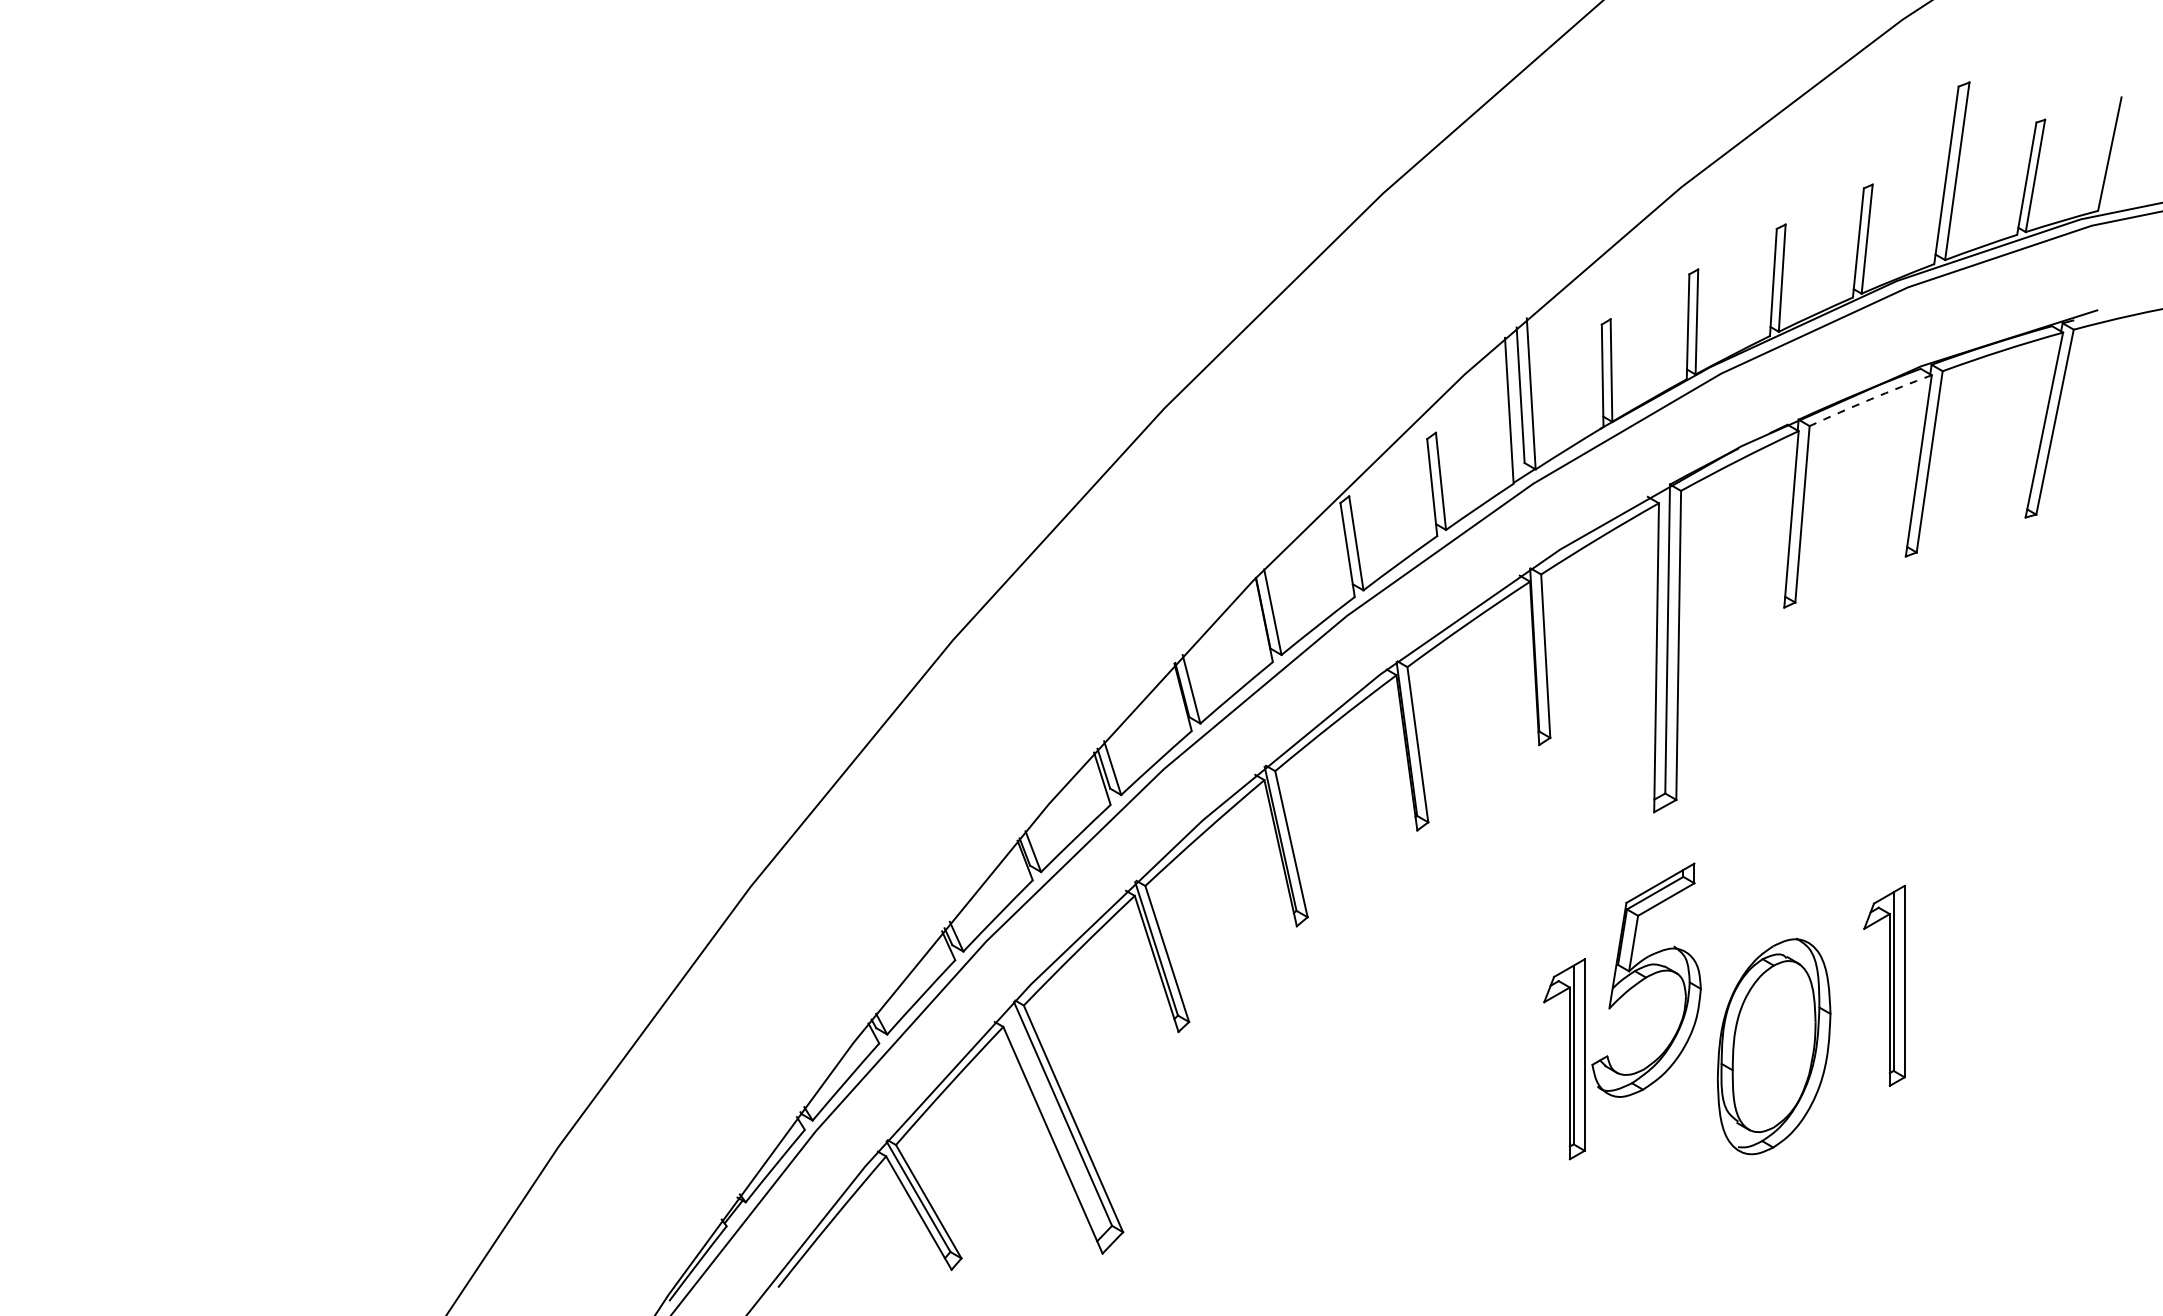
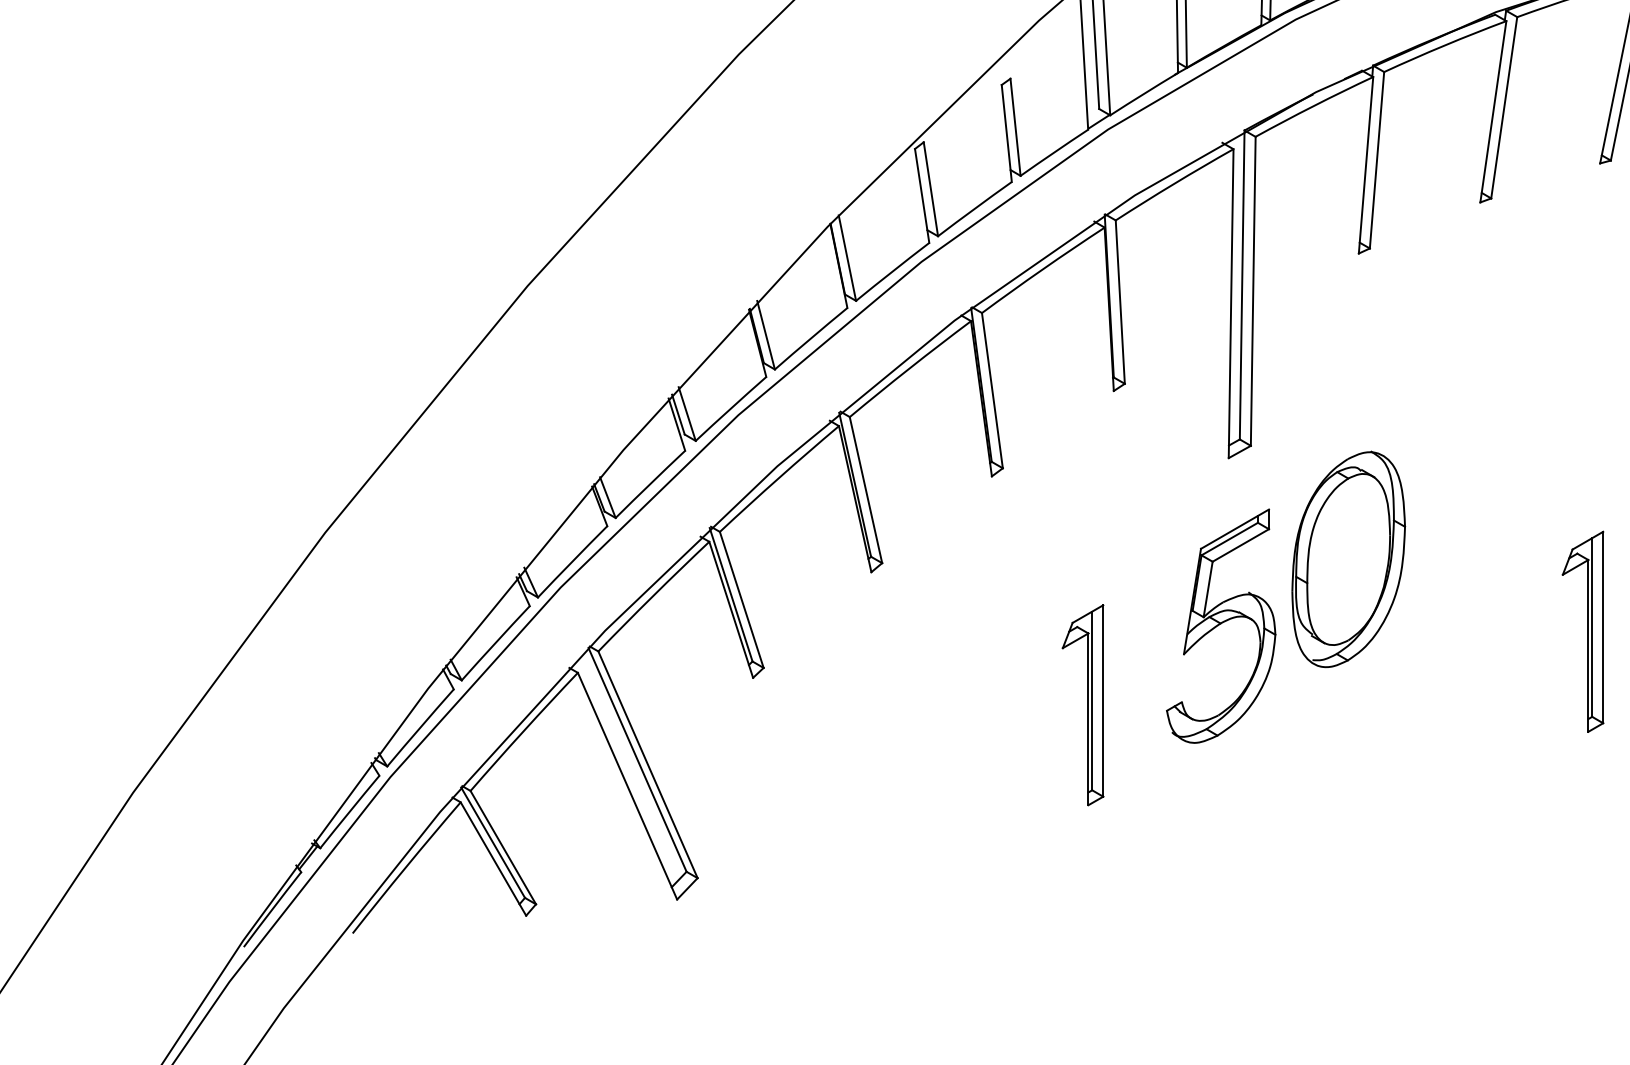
arc: (1870, 399) -> (1445, 45), dashed -> solid
part: (1884, 985) -> (1583, 631), moved
part: (1773, 1046) -> (1348, 559), moved
part: (1564, 1059) -> (1083, 705), moved

